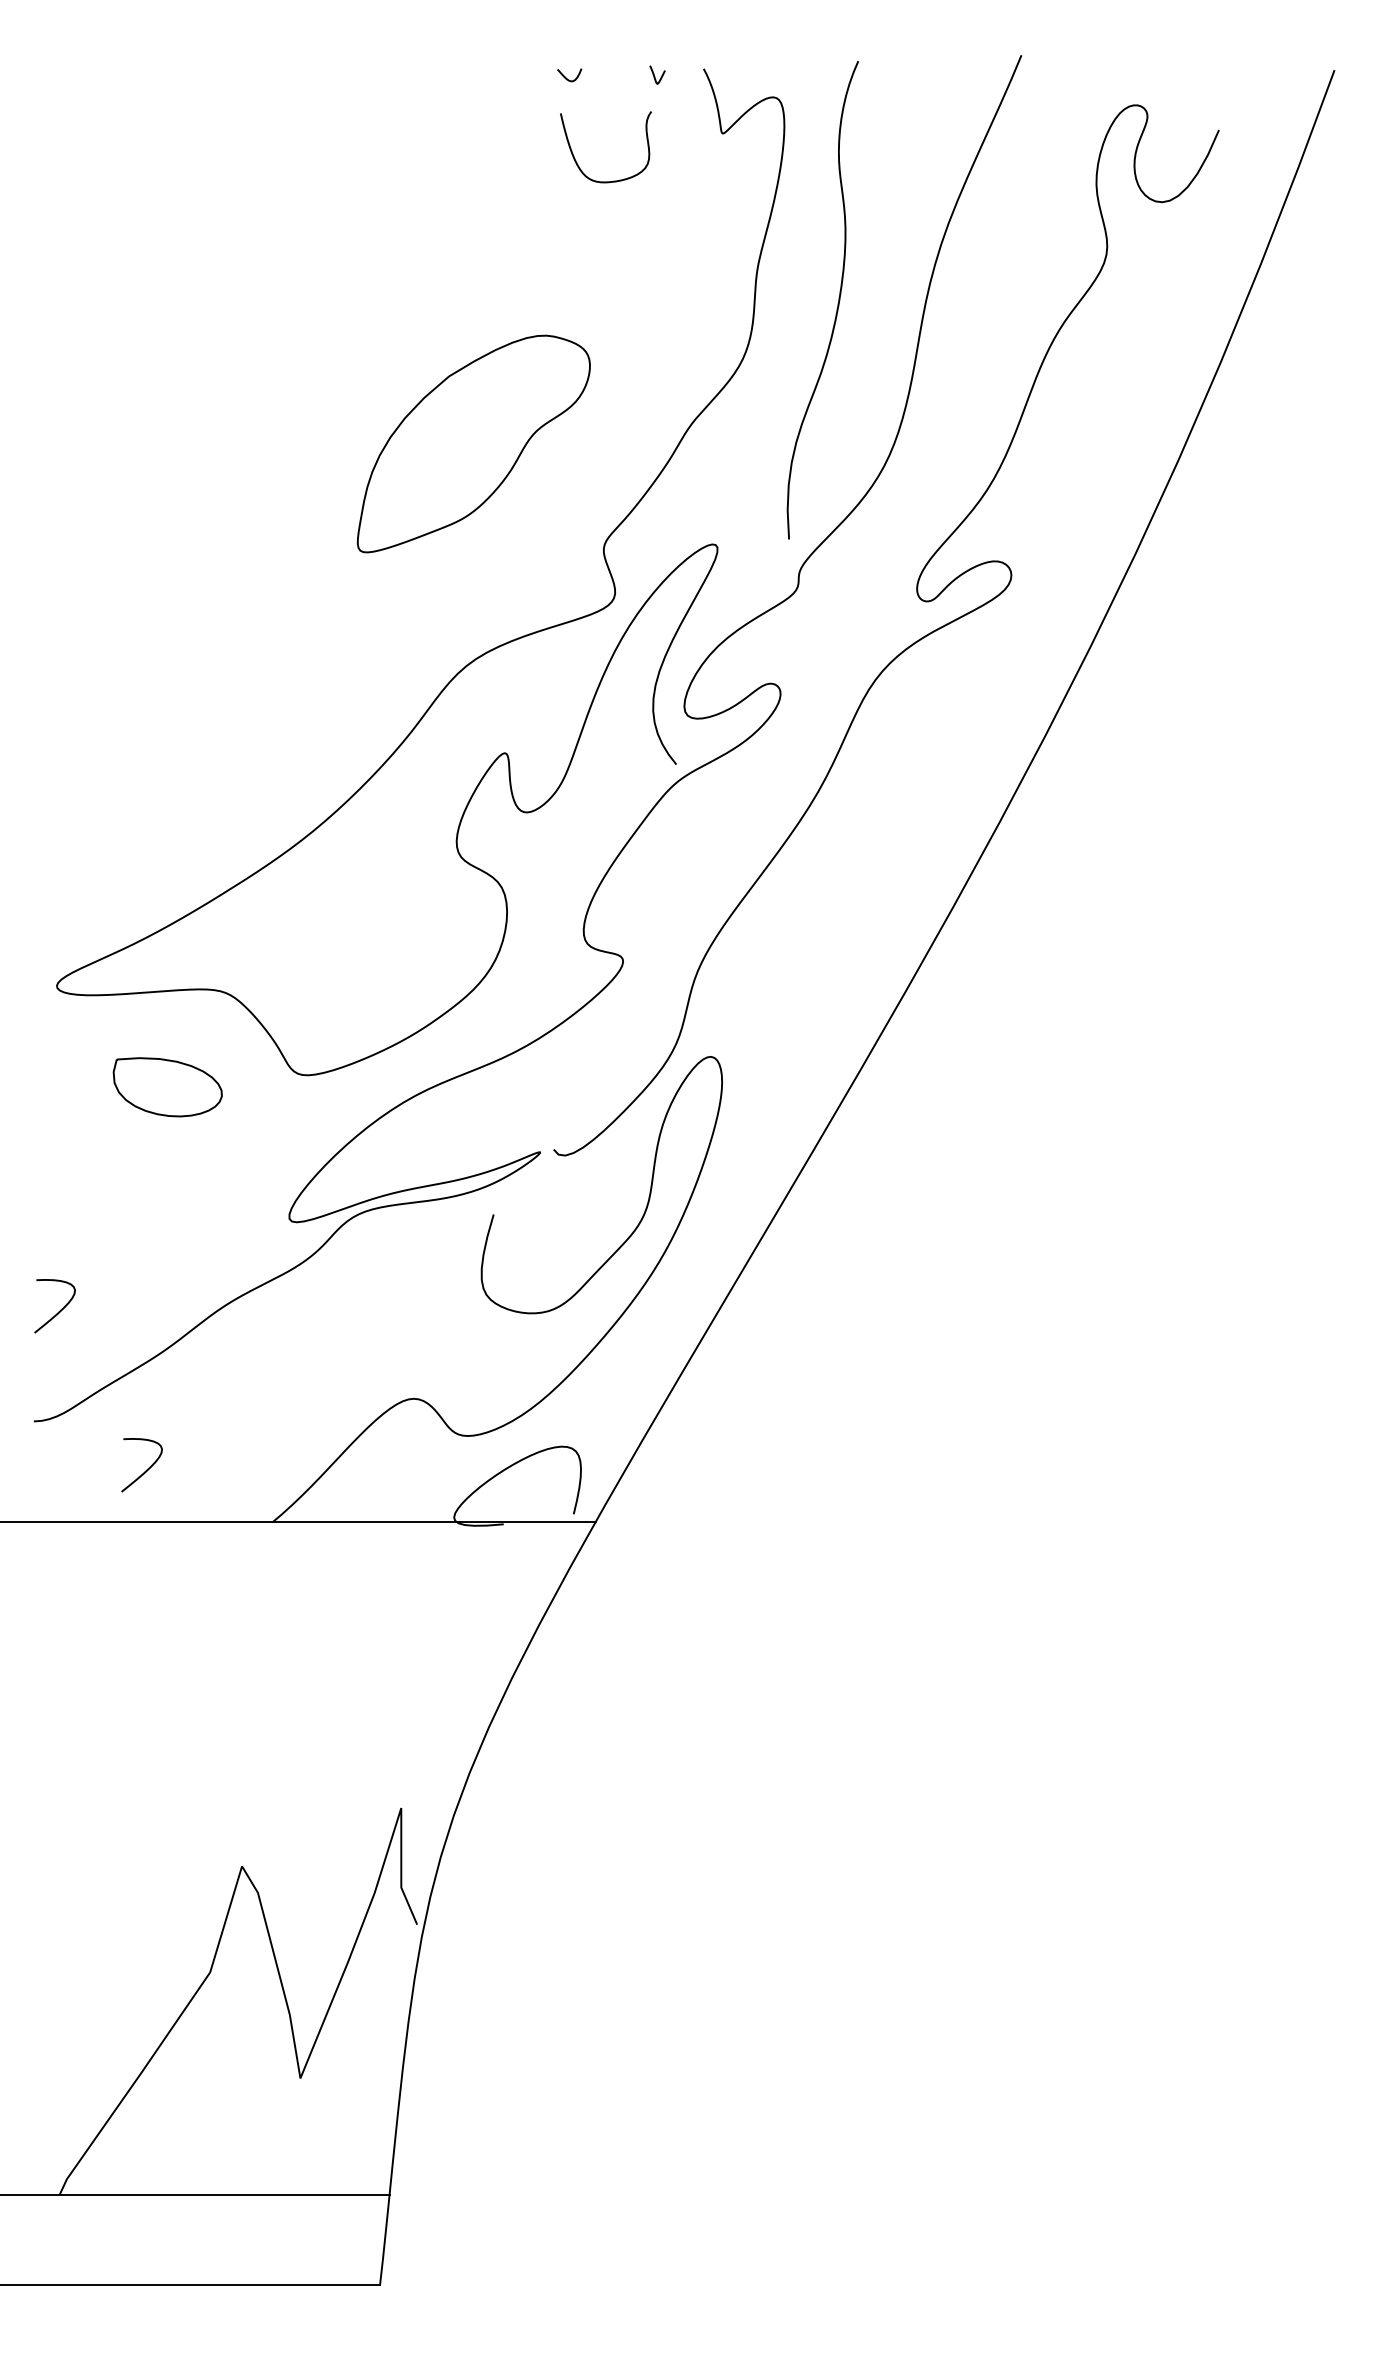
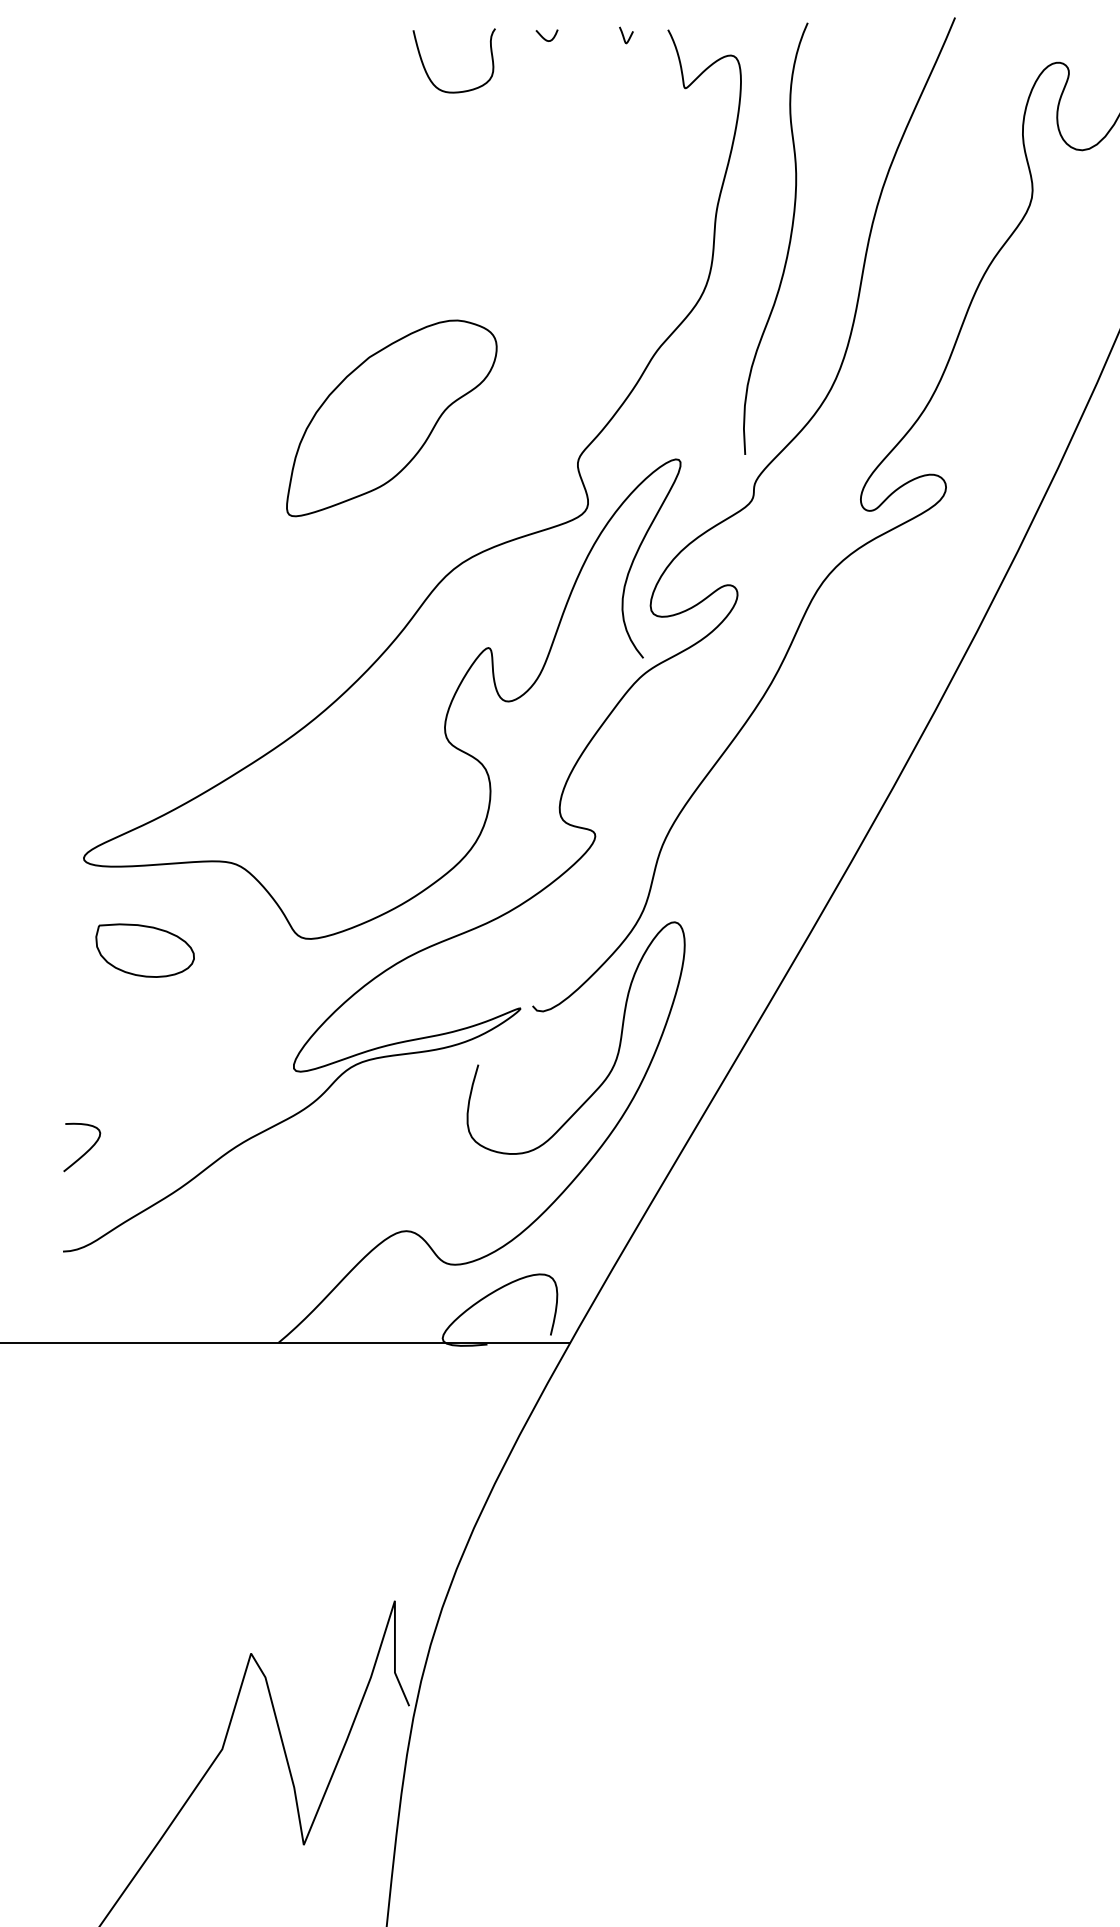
curve: (577, 162) -> (428, 74), moved
part: (473, 443) -> (391, 417), moved
part: (167, 1087) -> (144, 950), moved
curve: (146, 1469) -> (164, 1295), removed

